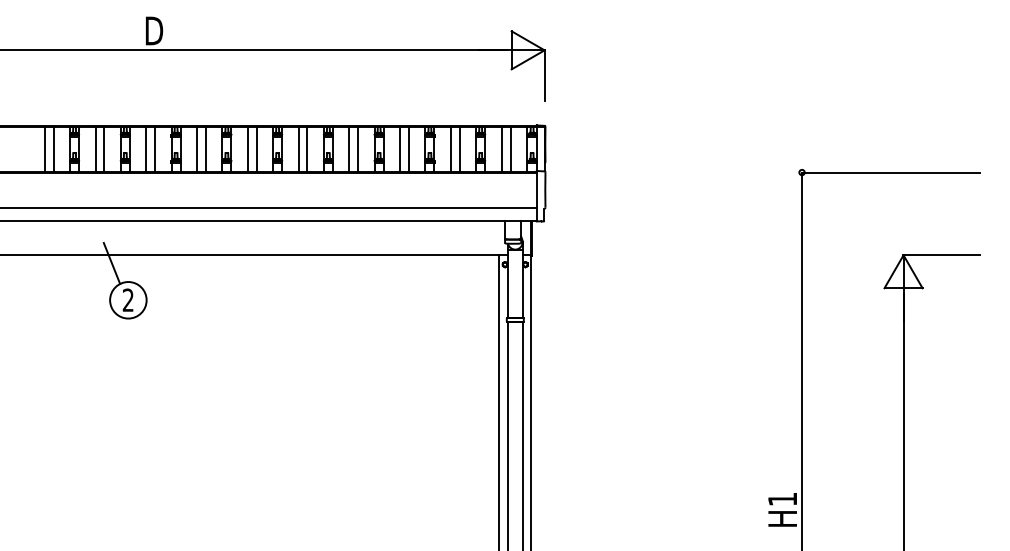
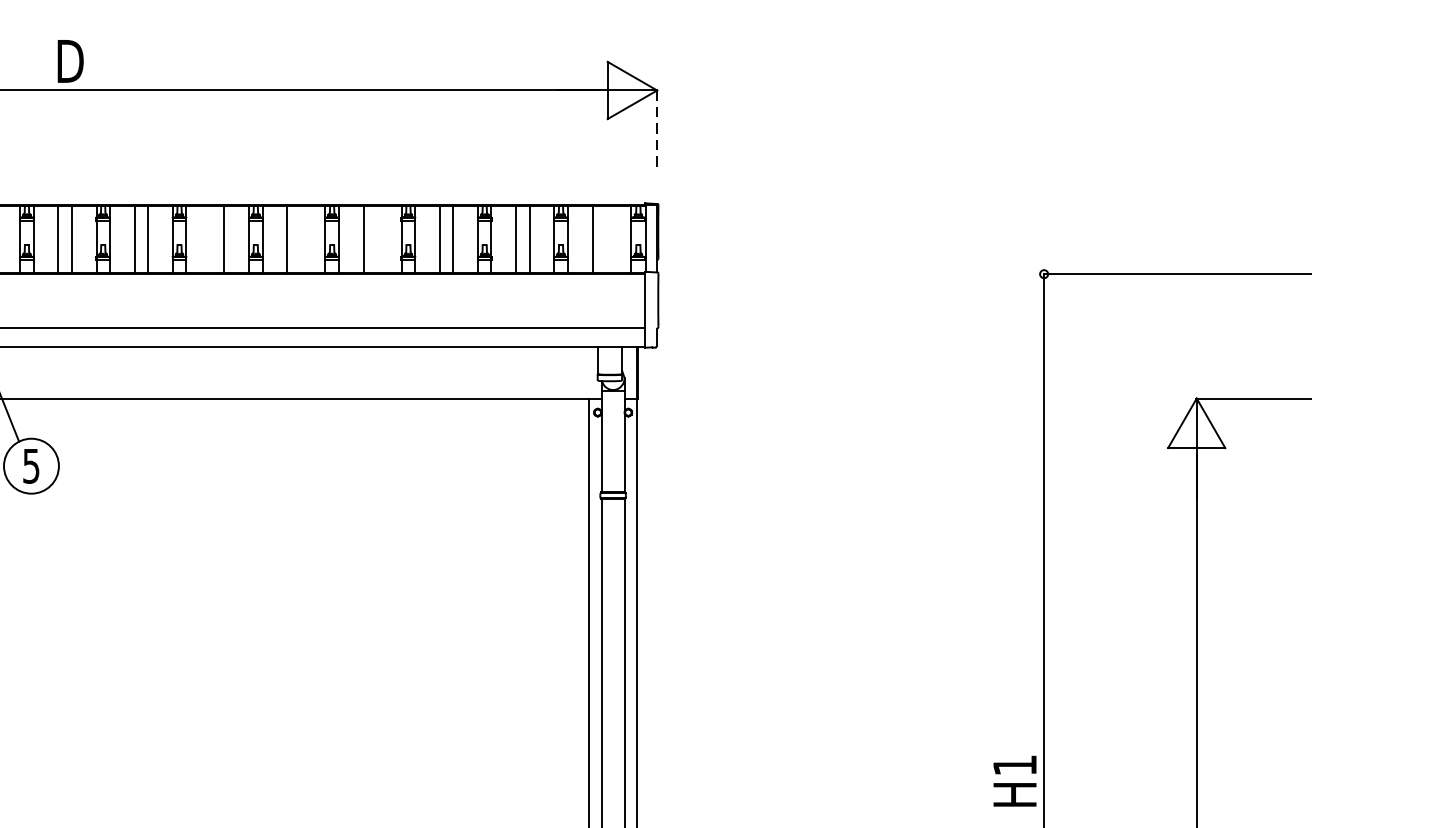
line: (544, 75) -> (656, 128), solid -> dashed
line: (247, 149) -> (210, 239), removed
line: (307, 149) -> (300, 239), removed
line: (358, 149) -> (377, 239), removed
line: (510, 149) -> (605, 239), removed
text: (128, 300) -> (31, 466), 2 -> 5

